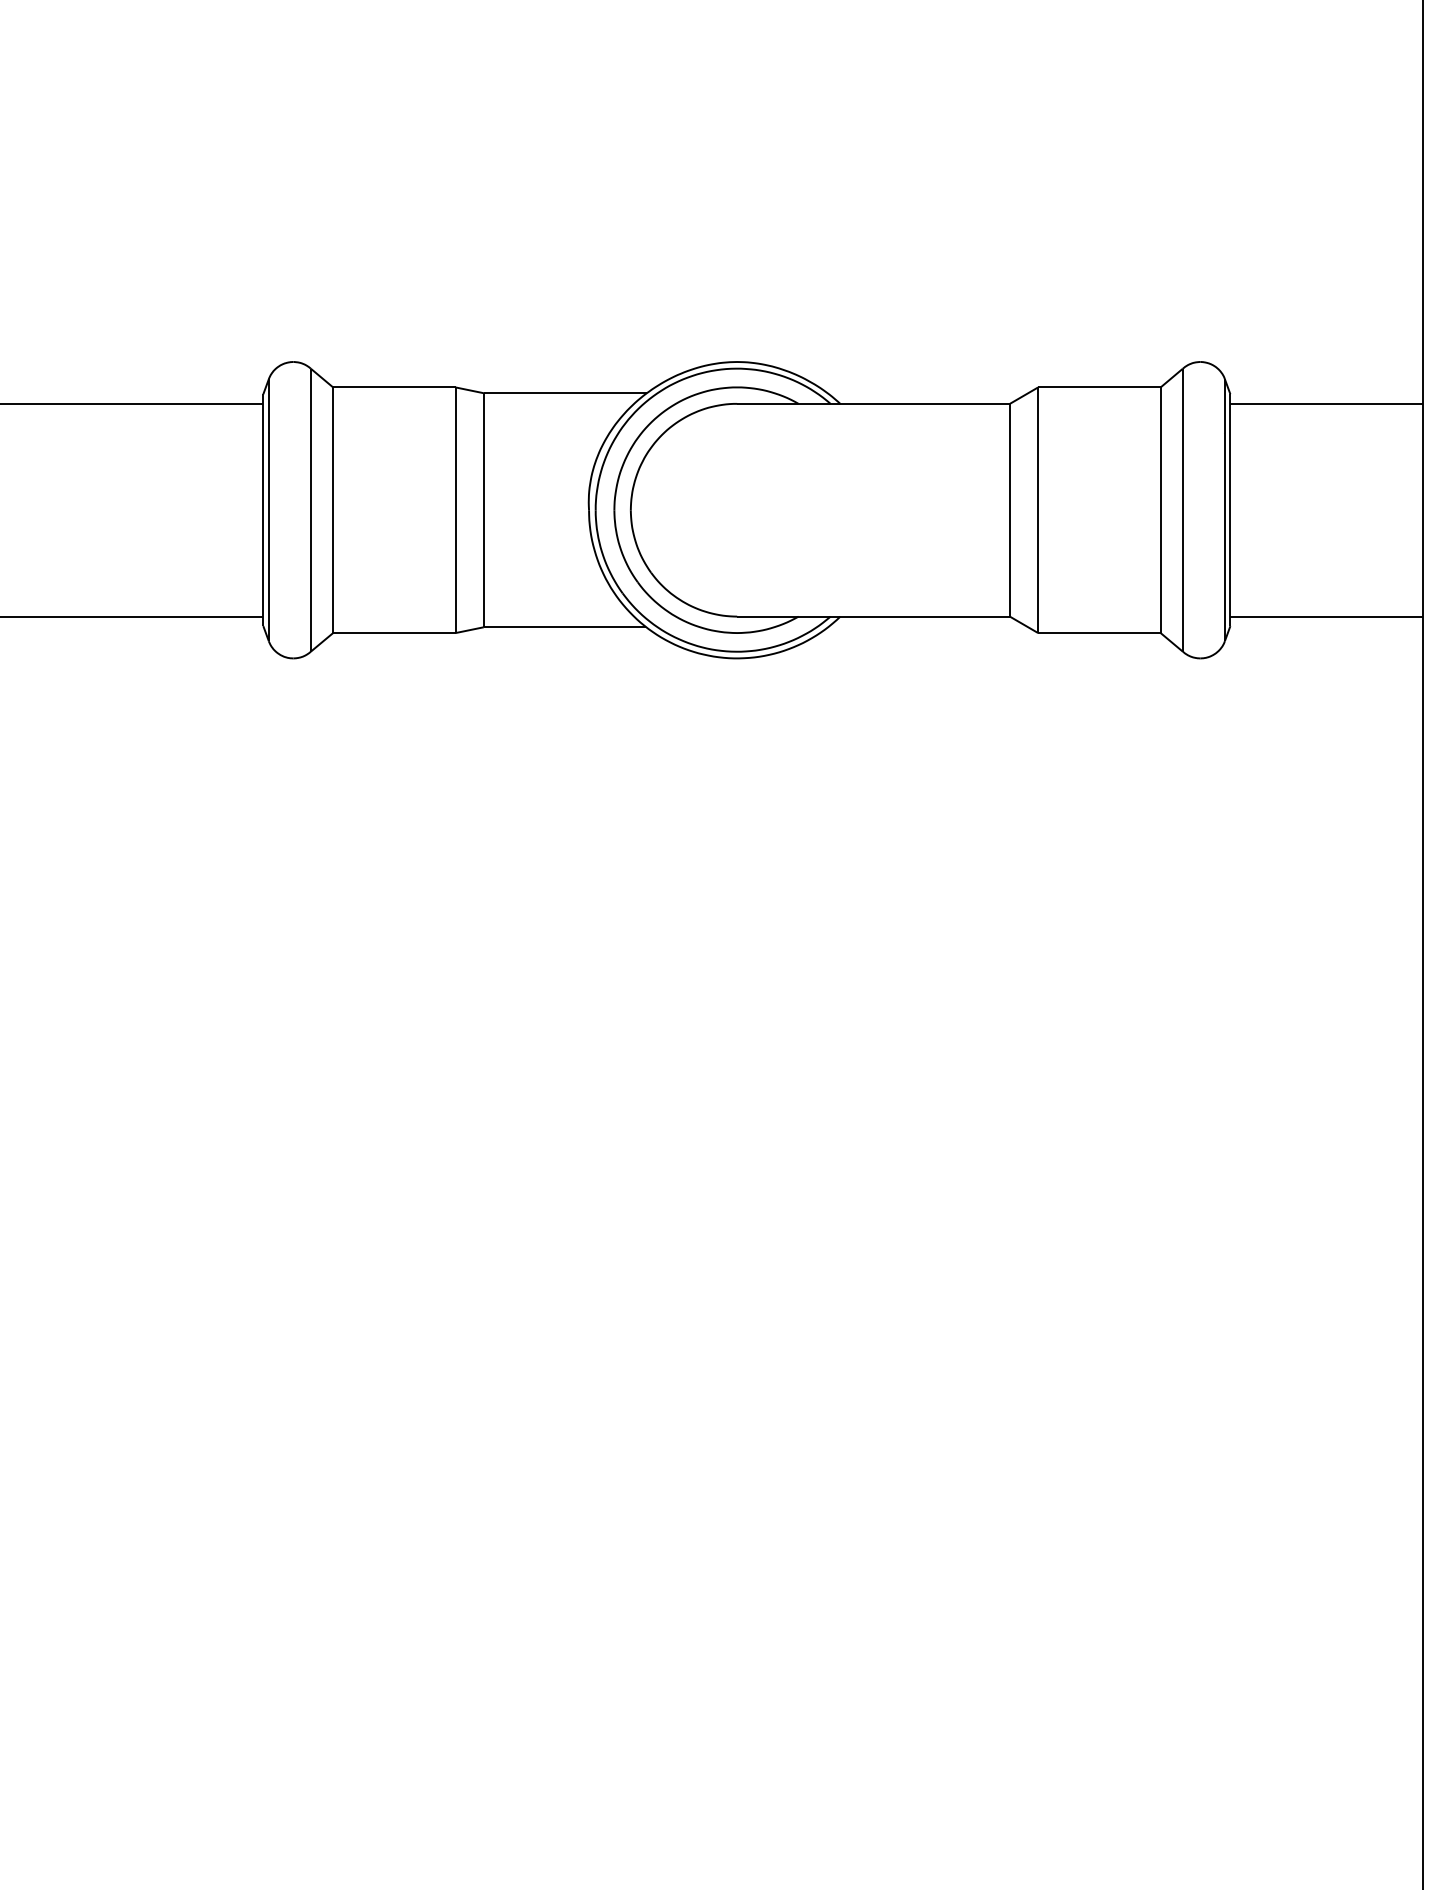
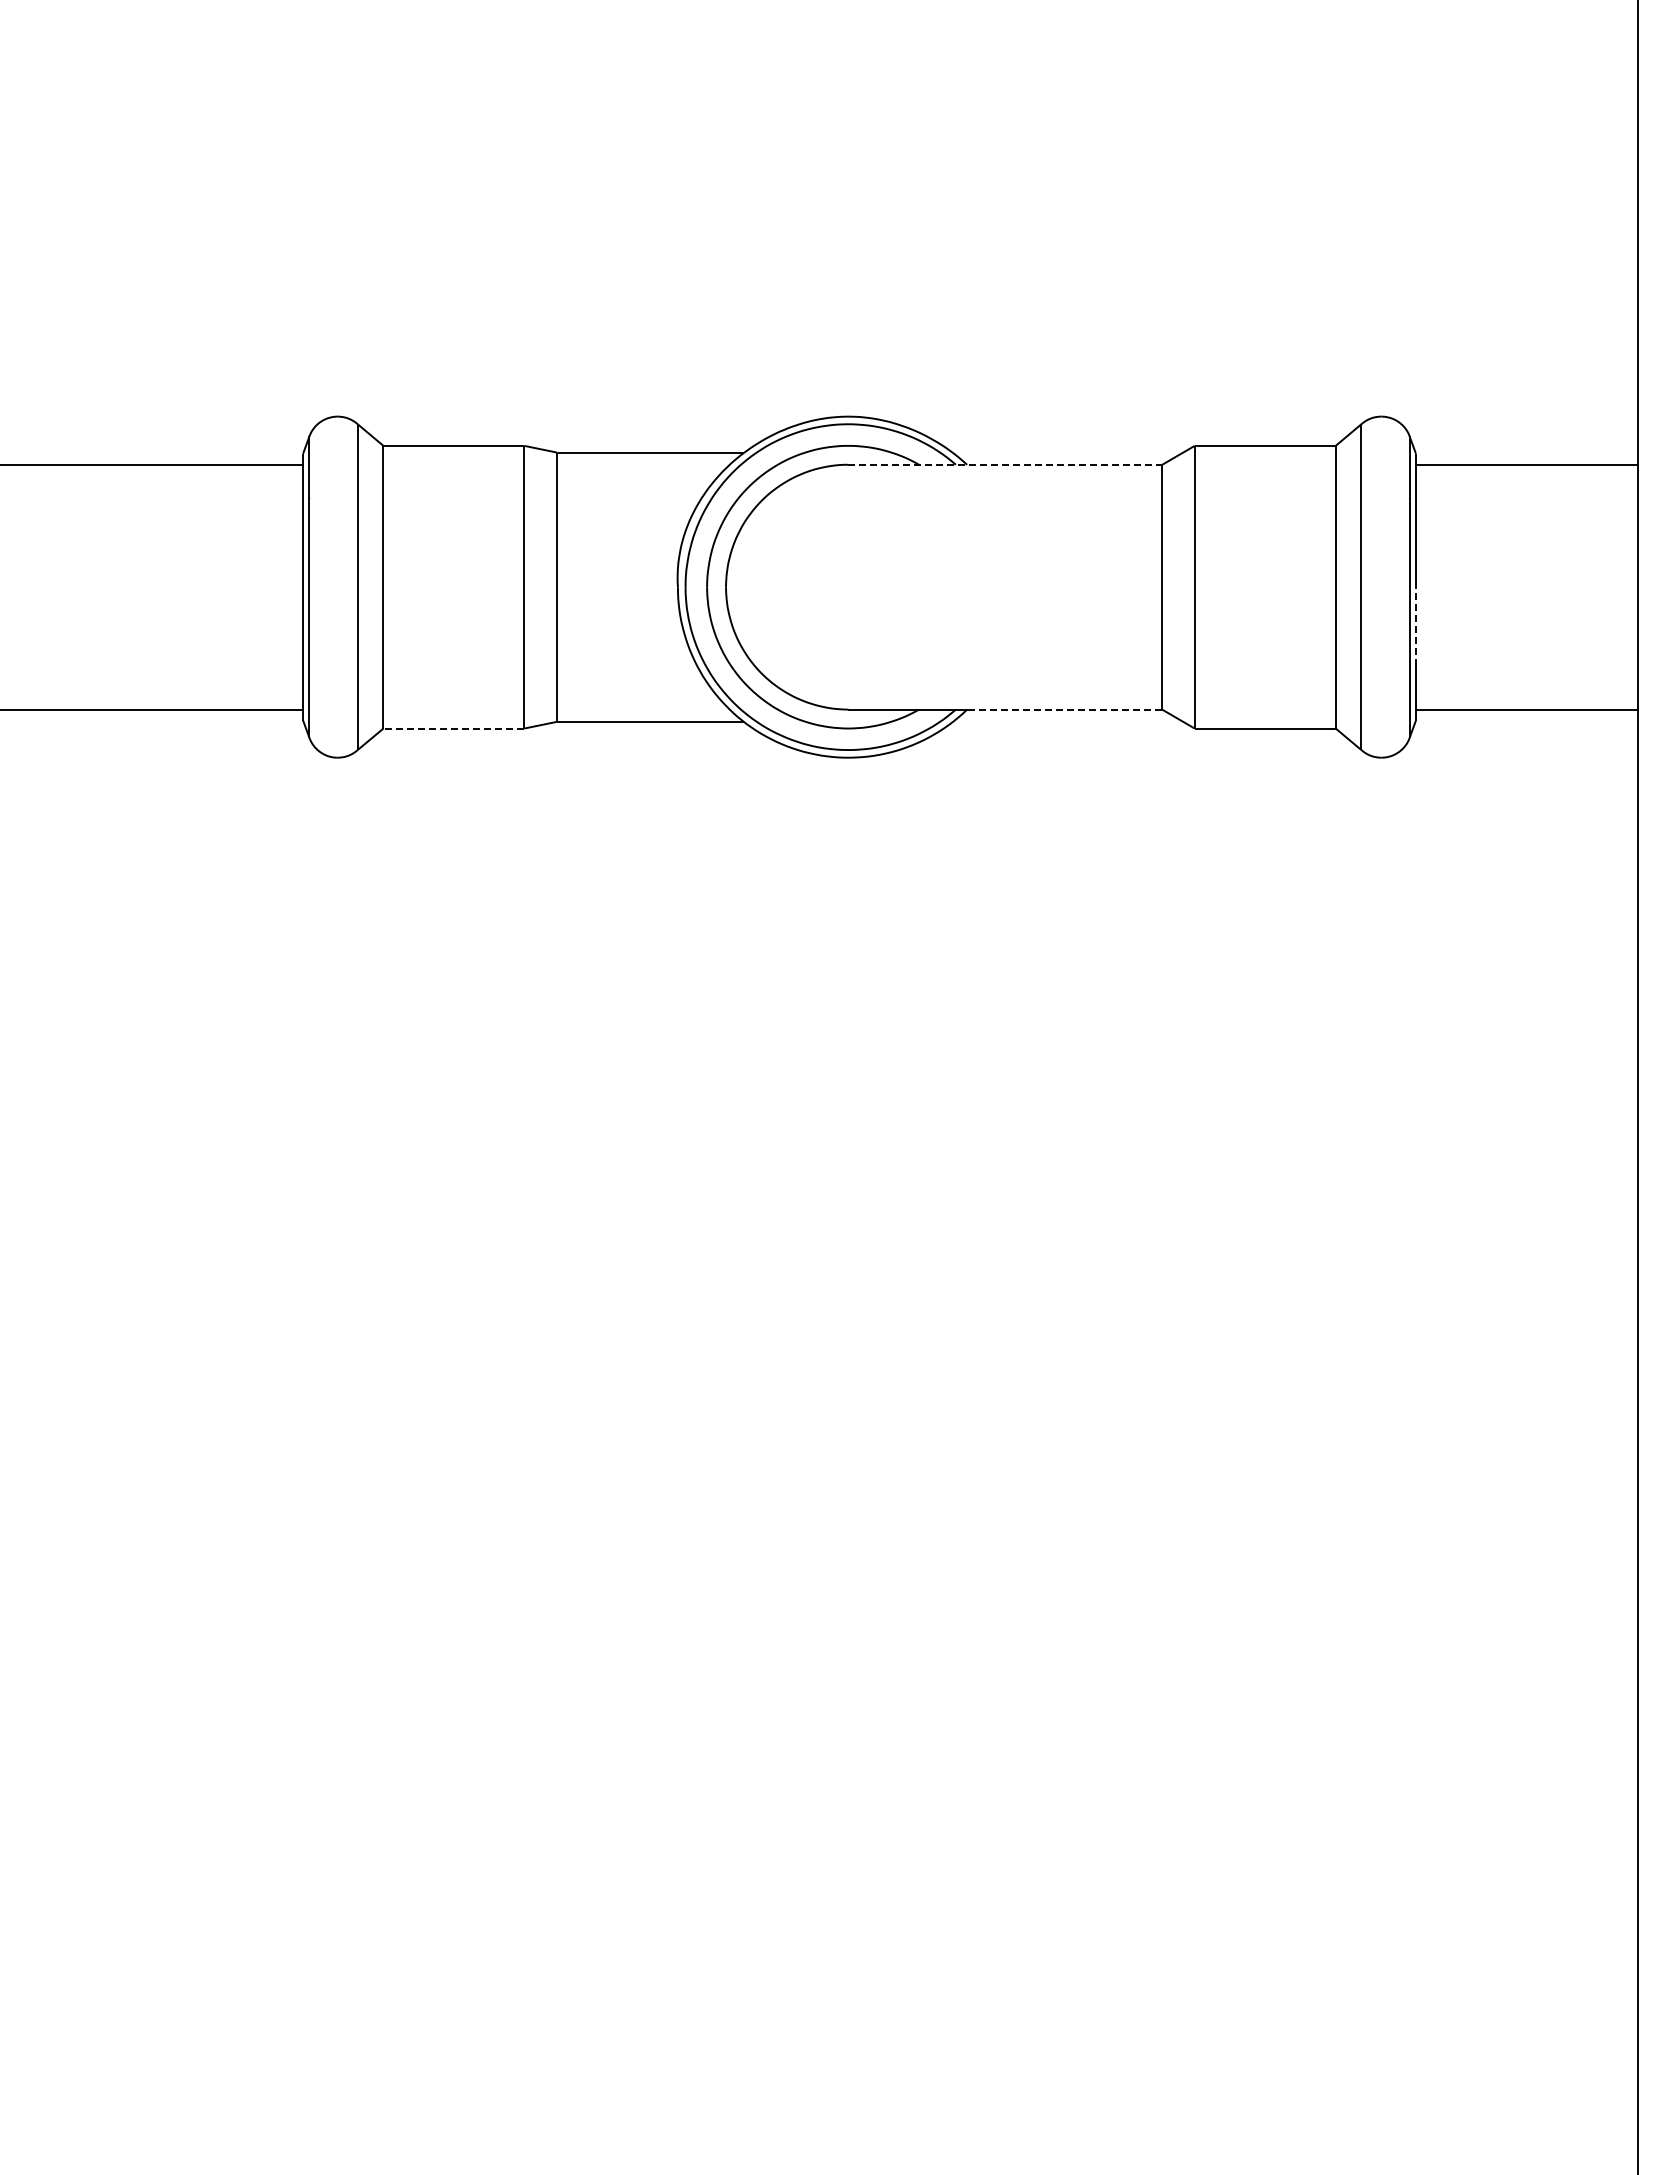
line: (873, 403) -> (1005, 464), solid -> dashed
line: (1229, 543) -> (1415, 625), solid -> dashed
line: (927, 616) -> (1067, 709), solid -> dashed
line: (394, 633) -> (453, 728), solid -> dashed

